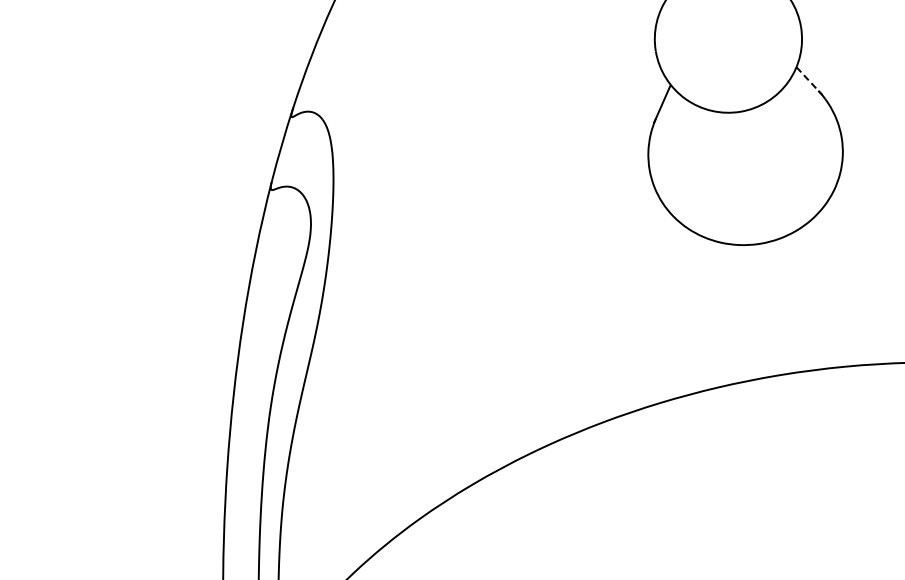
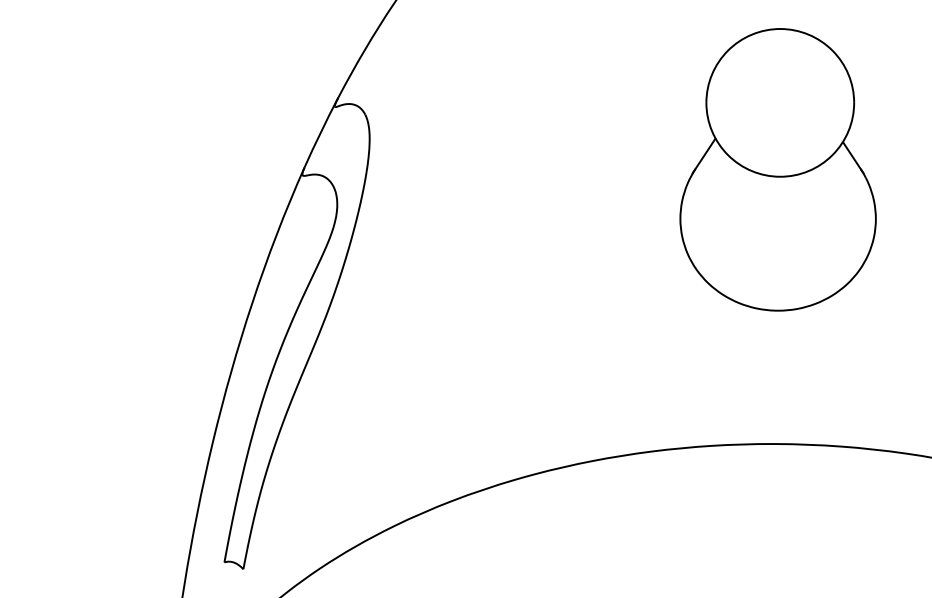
line: (809, 81) -> (853, 158), dashed -> solid

